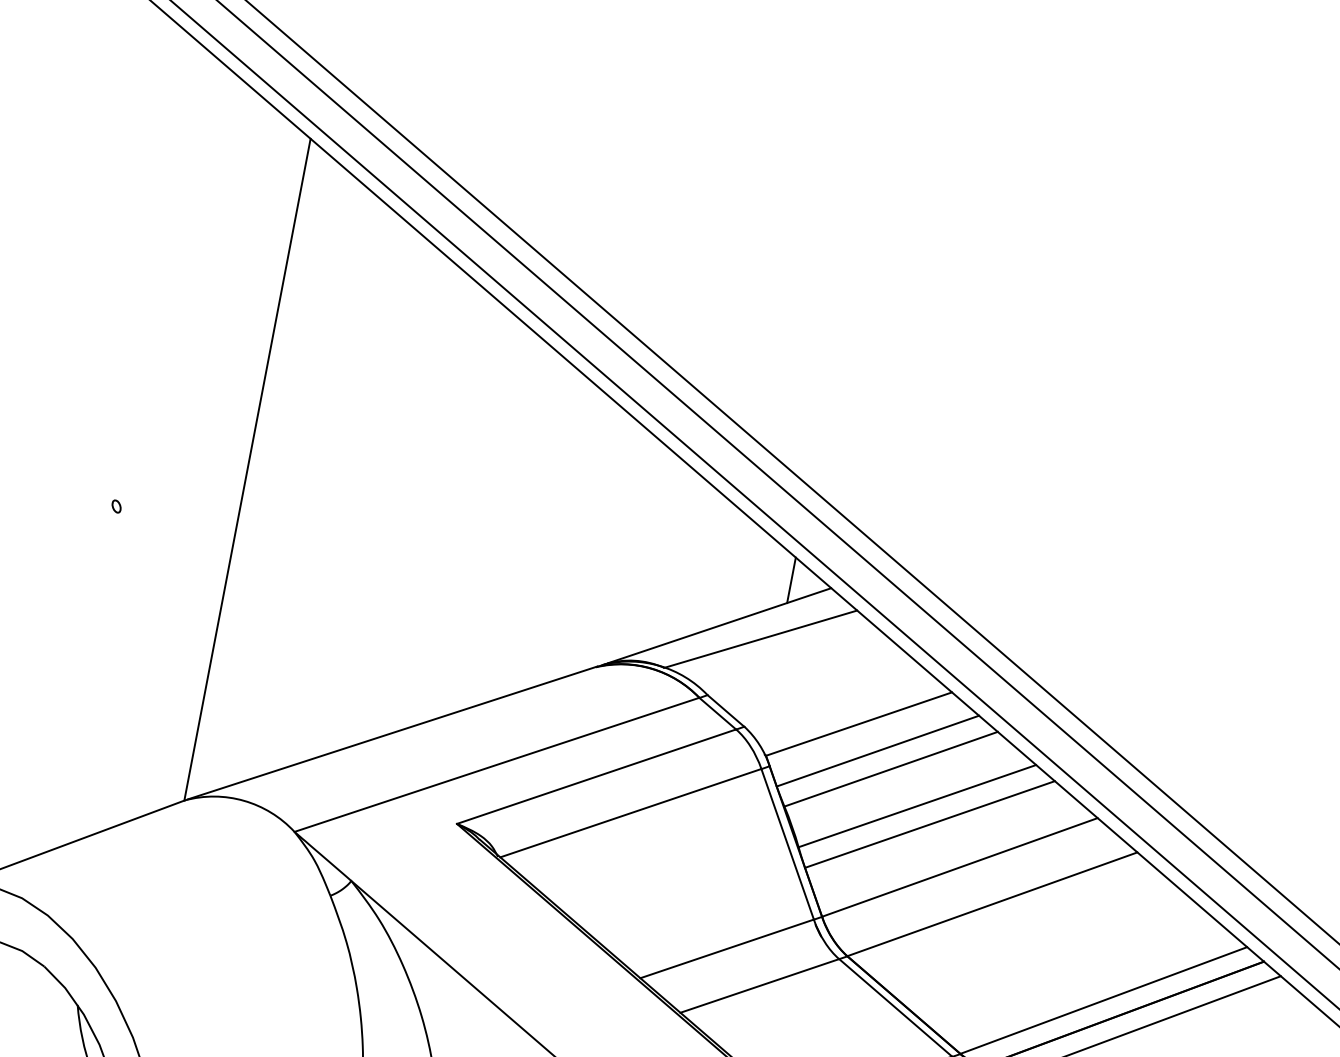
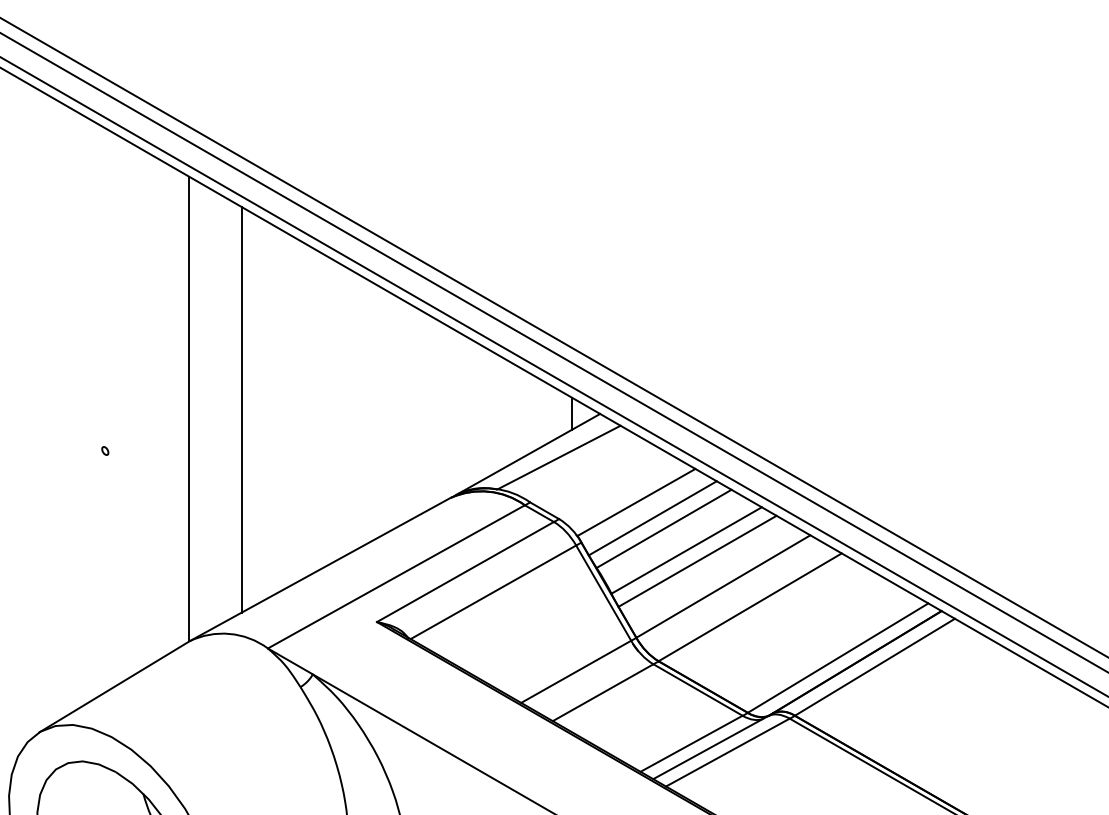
line: (321, 484) -> (241, 409), added

